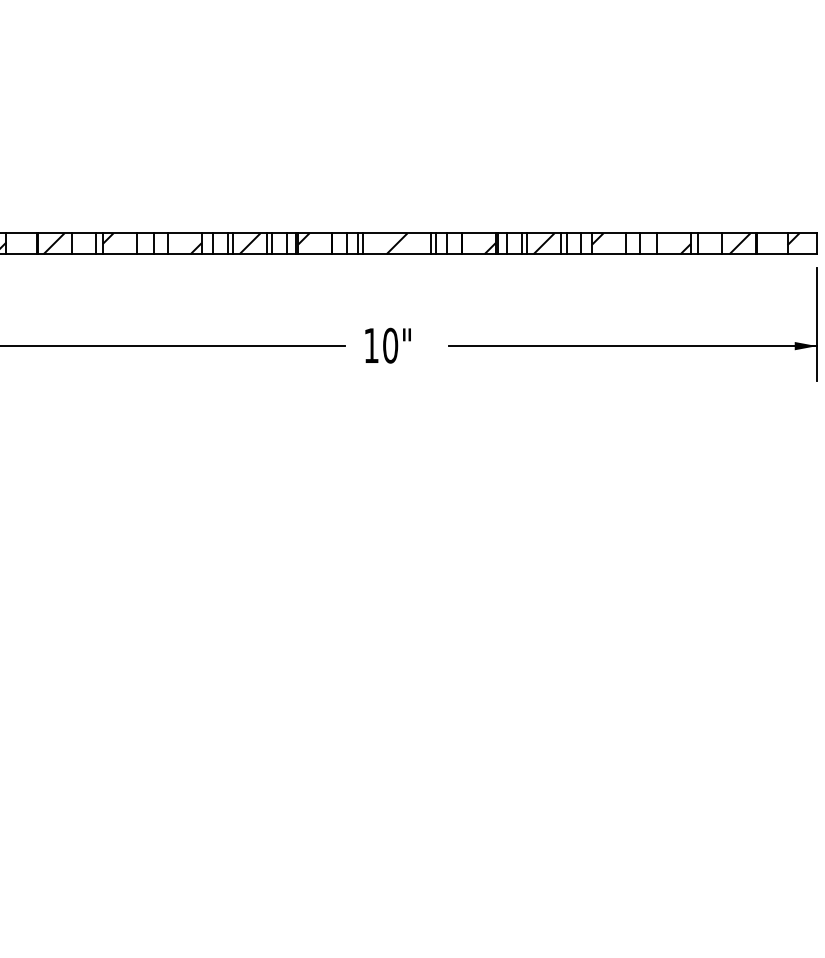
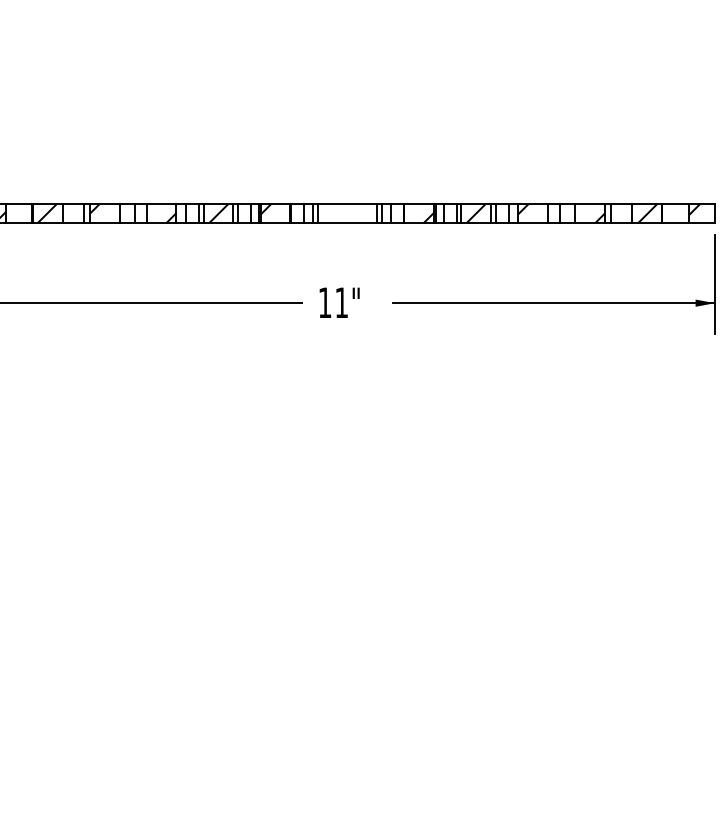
hatch: (397, 243) -> (347, 213), removed
text: (390, 345) -> (341, 302), 10" -> 11"

